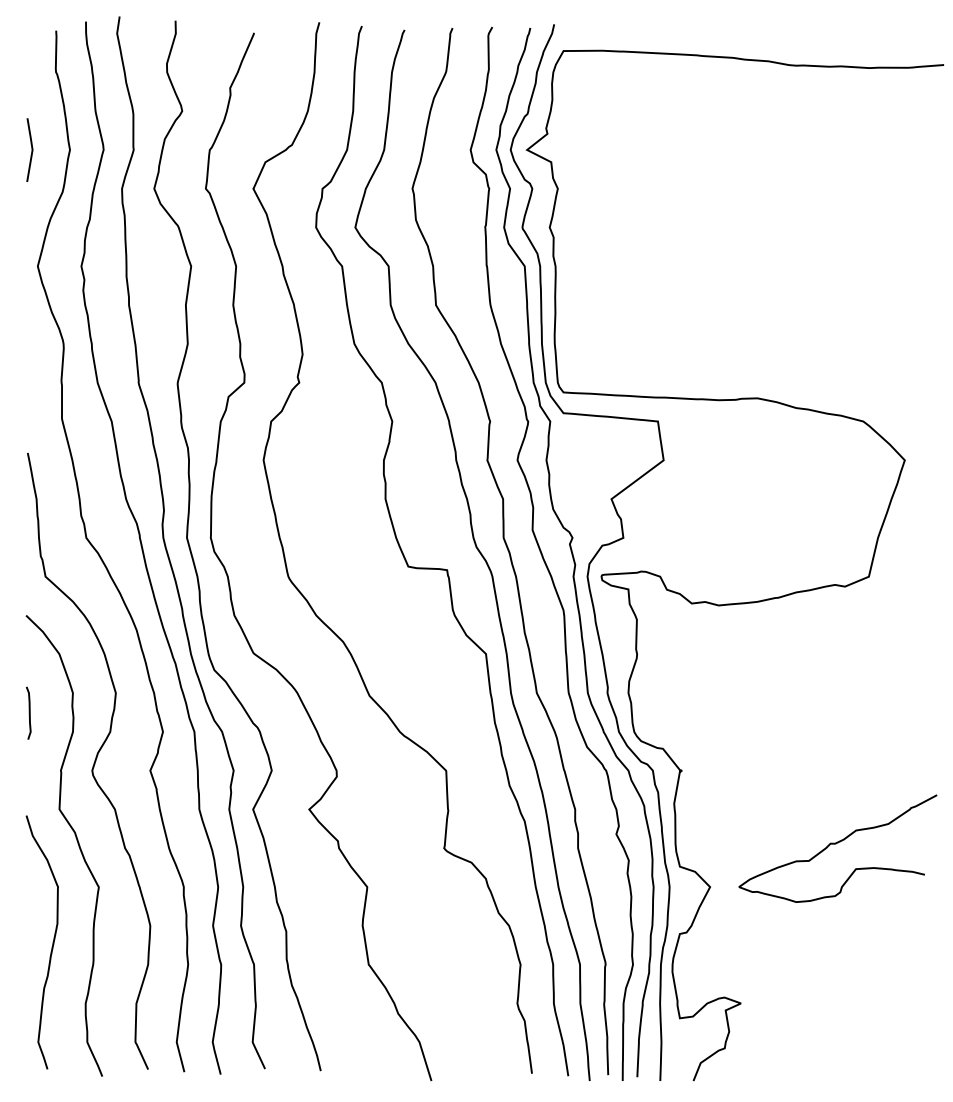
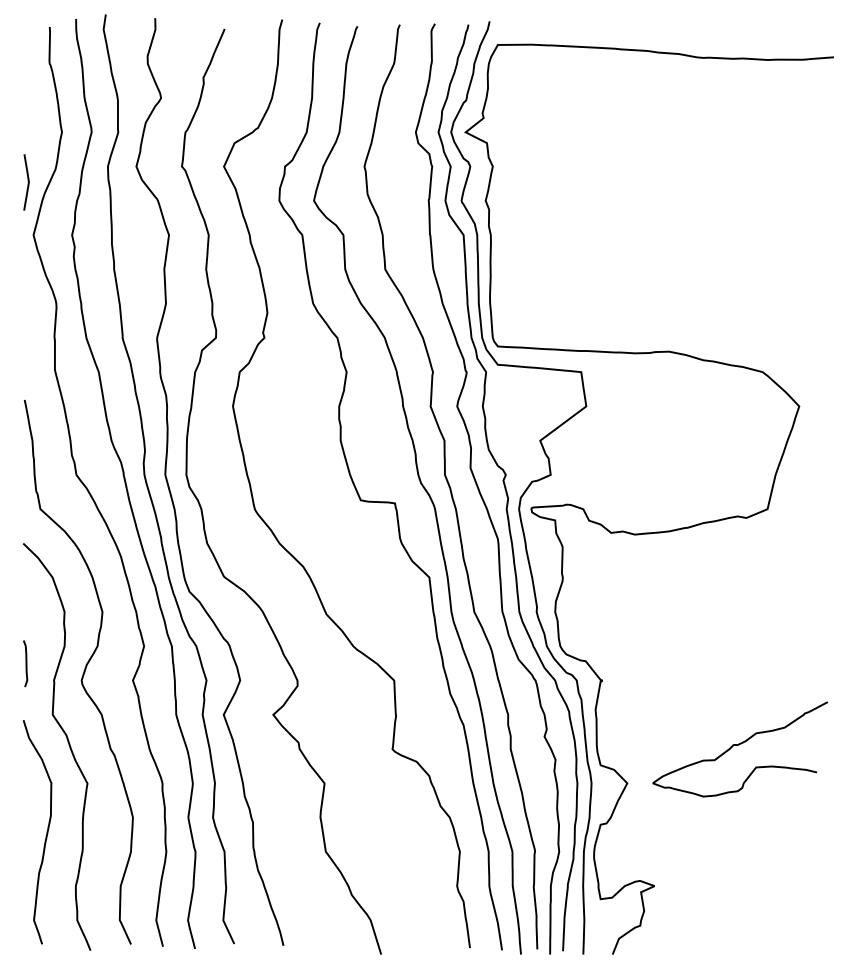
line: (30, 149) -> (27, 181), moved
curve: (28, 712) -> (25, 663), moved

